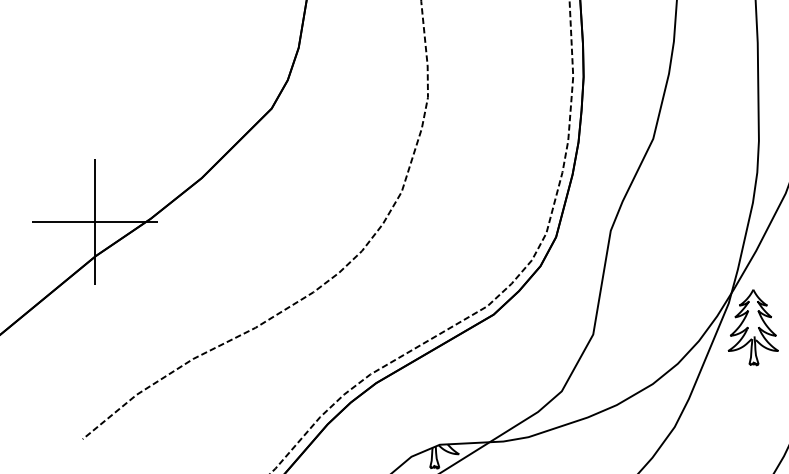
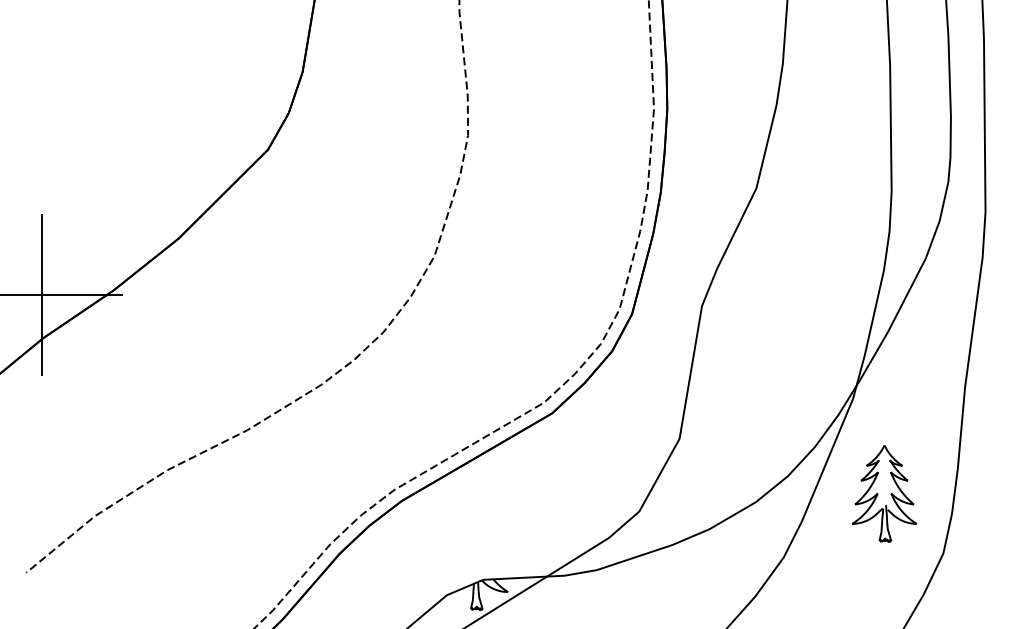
part: (753, 327) -> (884, 493), moved

